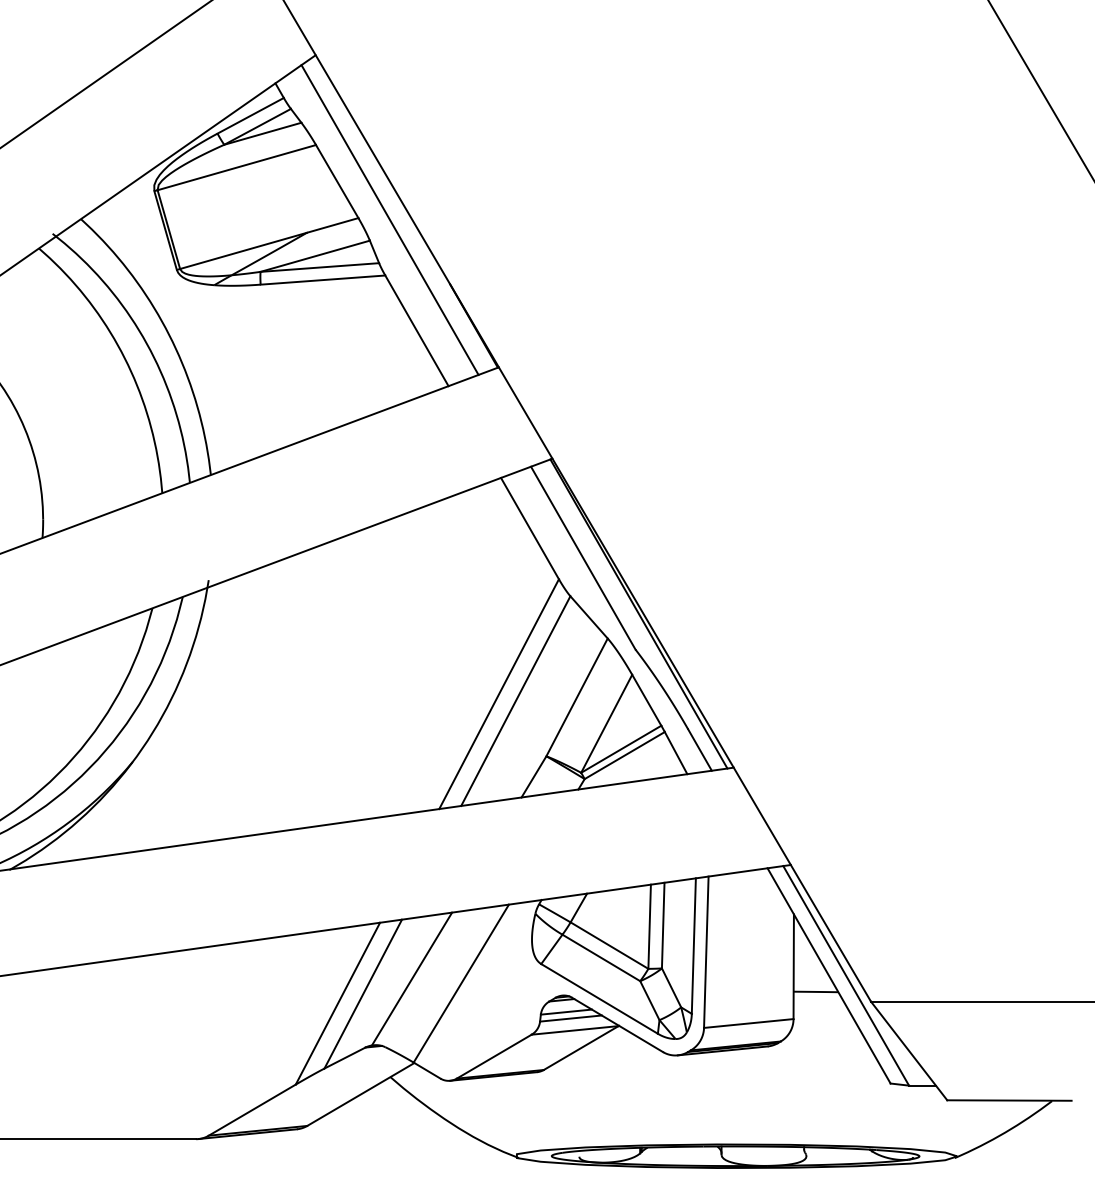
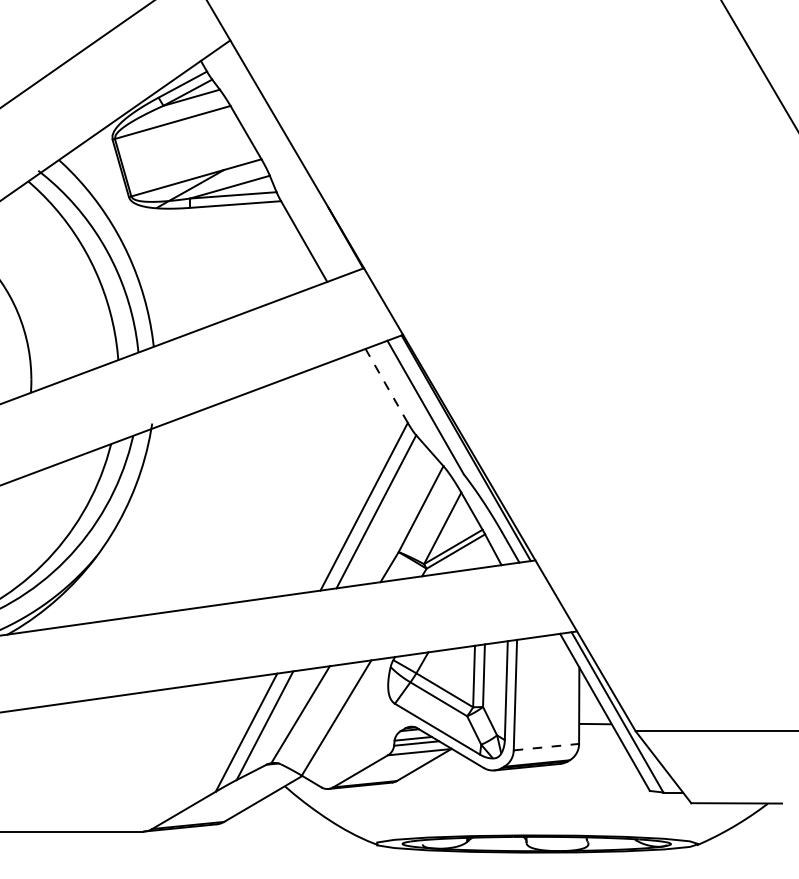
line: (389, 219) -> (284, 160), removed
line: (529, 528) -> (386, 385), solid -> dashed
line: (748, 1023) -> (546, 747), solid -> dashed

